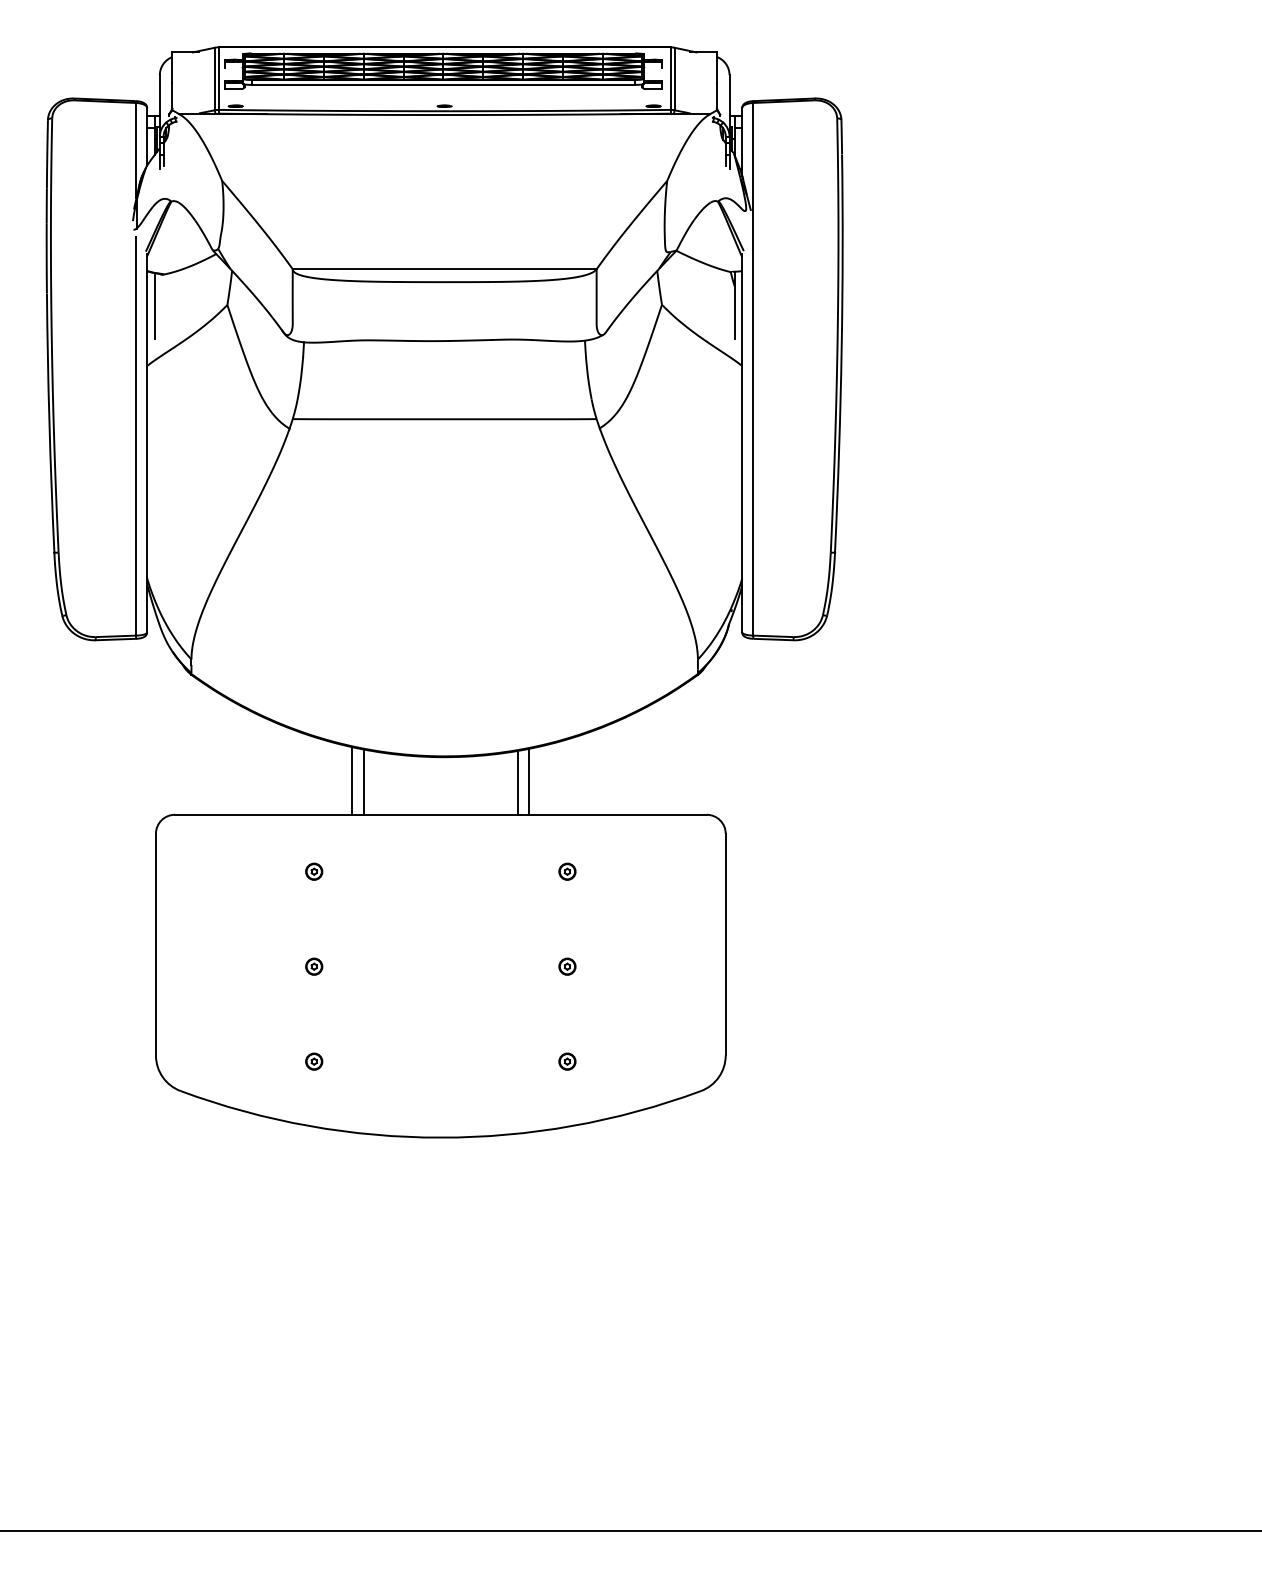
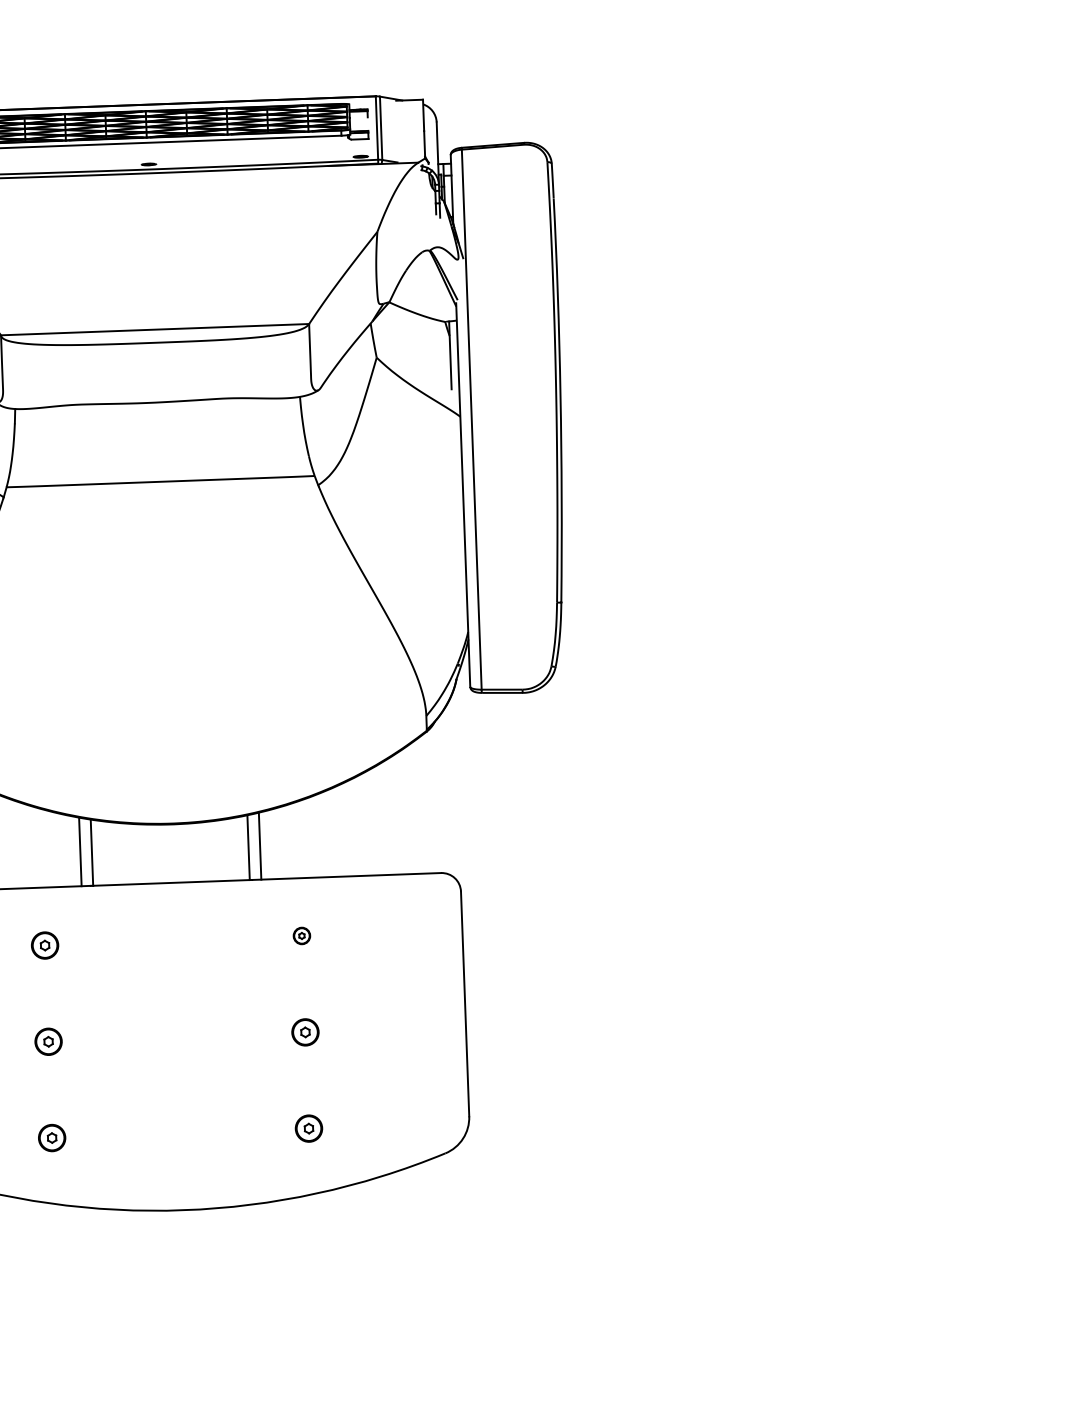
part: (314, 871) -> (45, 945), size x1.6
part: (314, 966) -> (49, 1041), size x1.6
part: (567, 966) -> (305, 1032), size x1.6
part: (314, 1061) -> (52, 1137), size x1.6
part: (567, 1061) -> (309, 1128), size x1.6

